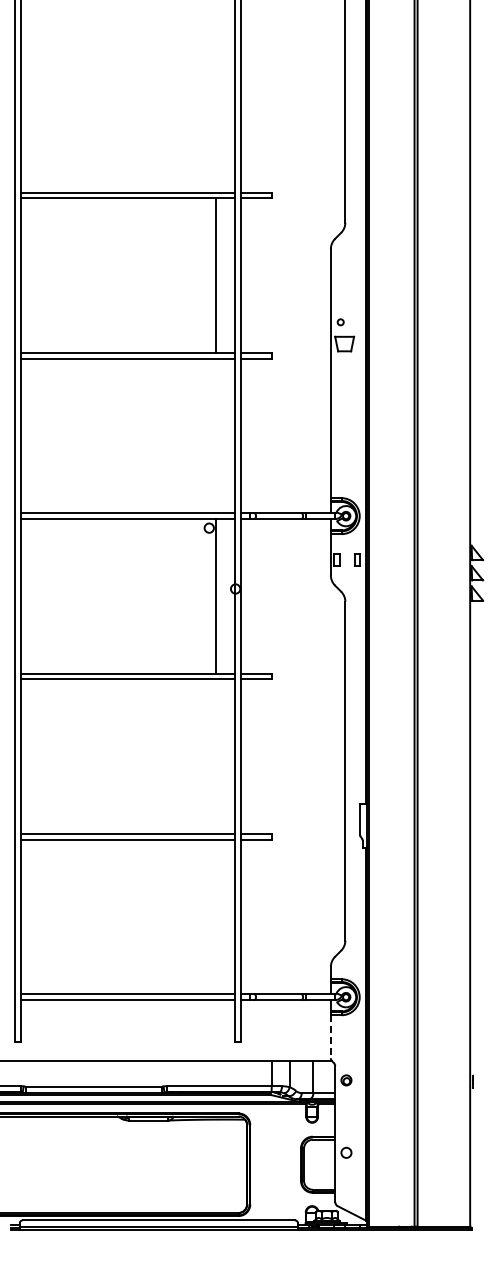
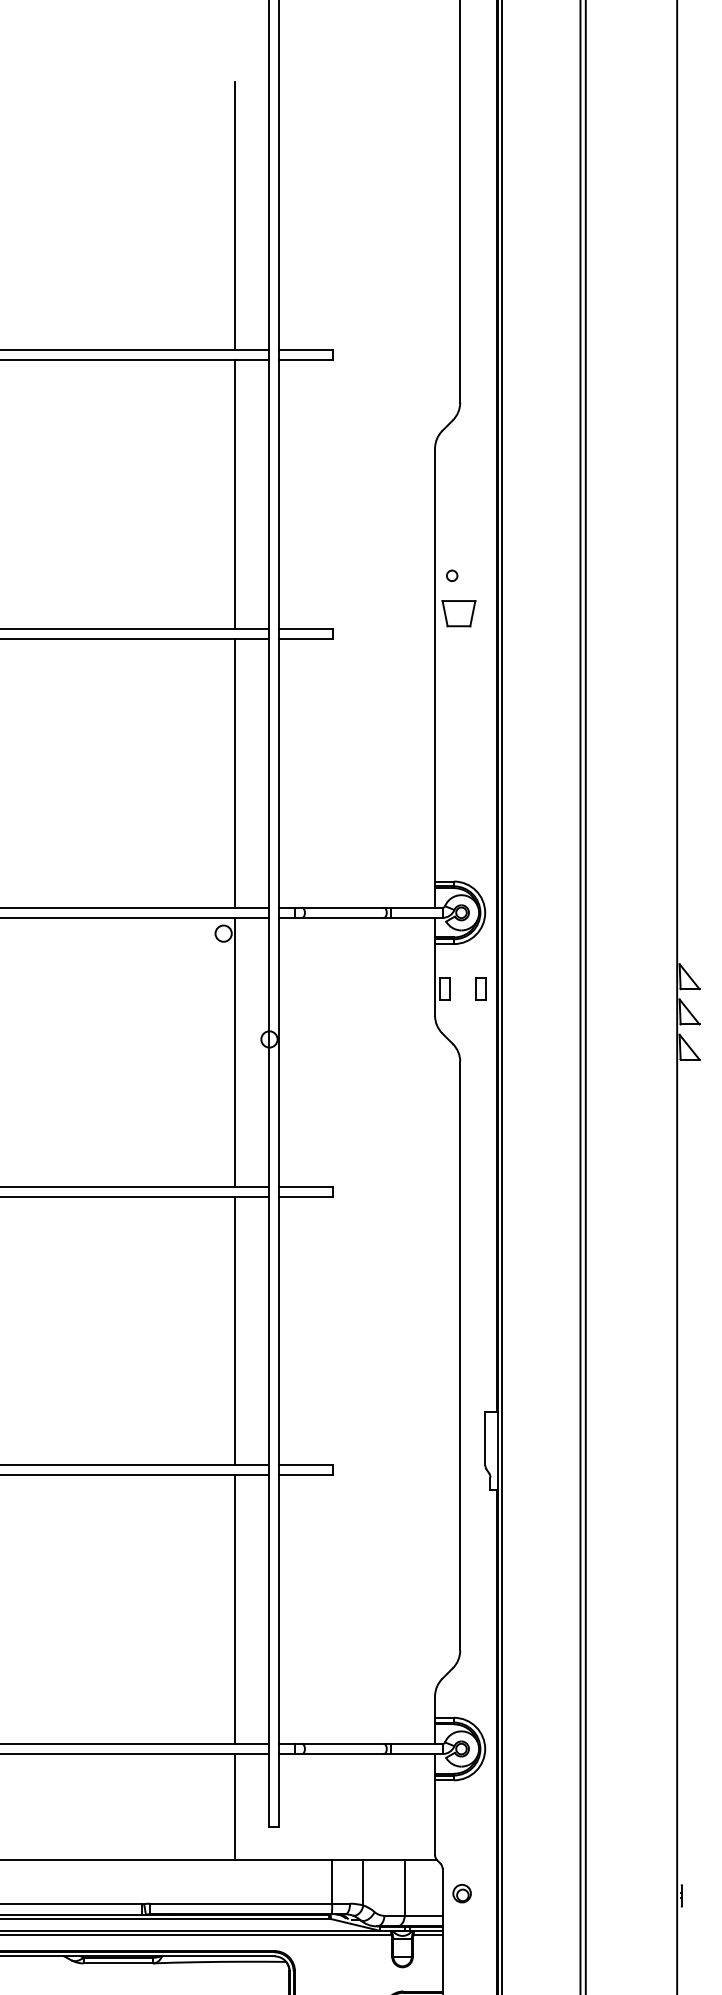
line: (215, 115) -> (234, 216), added
line: (215, 435) -> (234, 772), added
line: (215, 756) -> (234, 1330), added
line: (215, 916) -> (234, 1608), added
line: (215, 1030) -> (234, 1806), added
line: (330, 1037) -> (434, 1819), dashed -> solid

